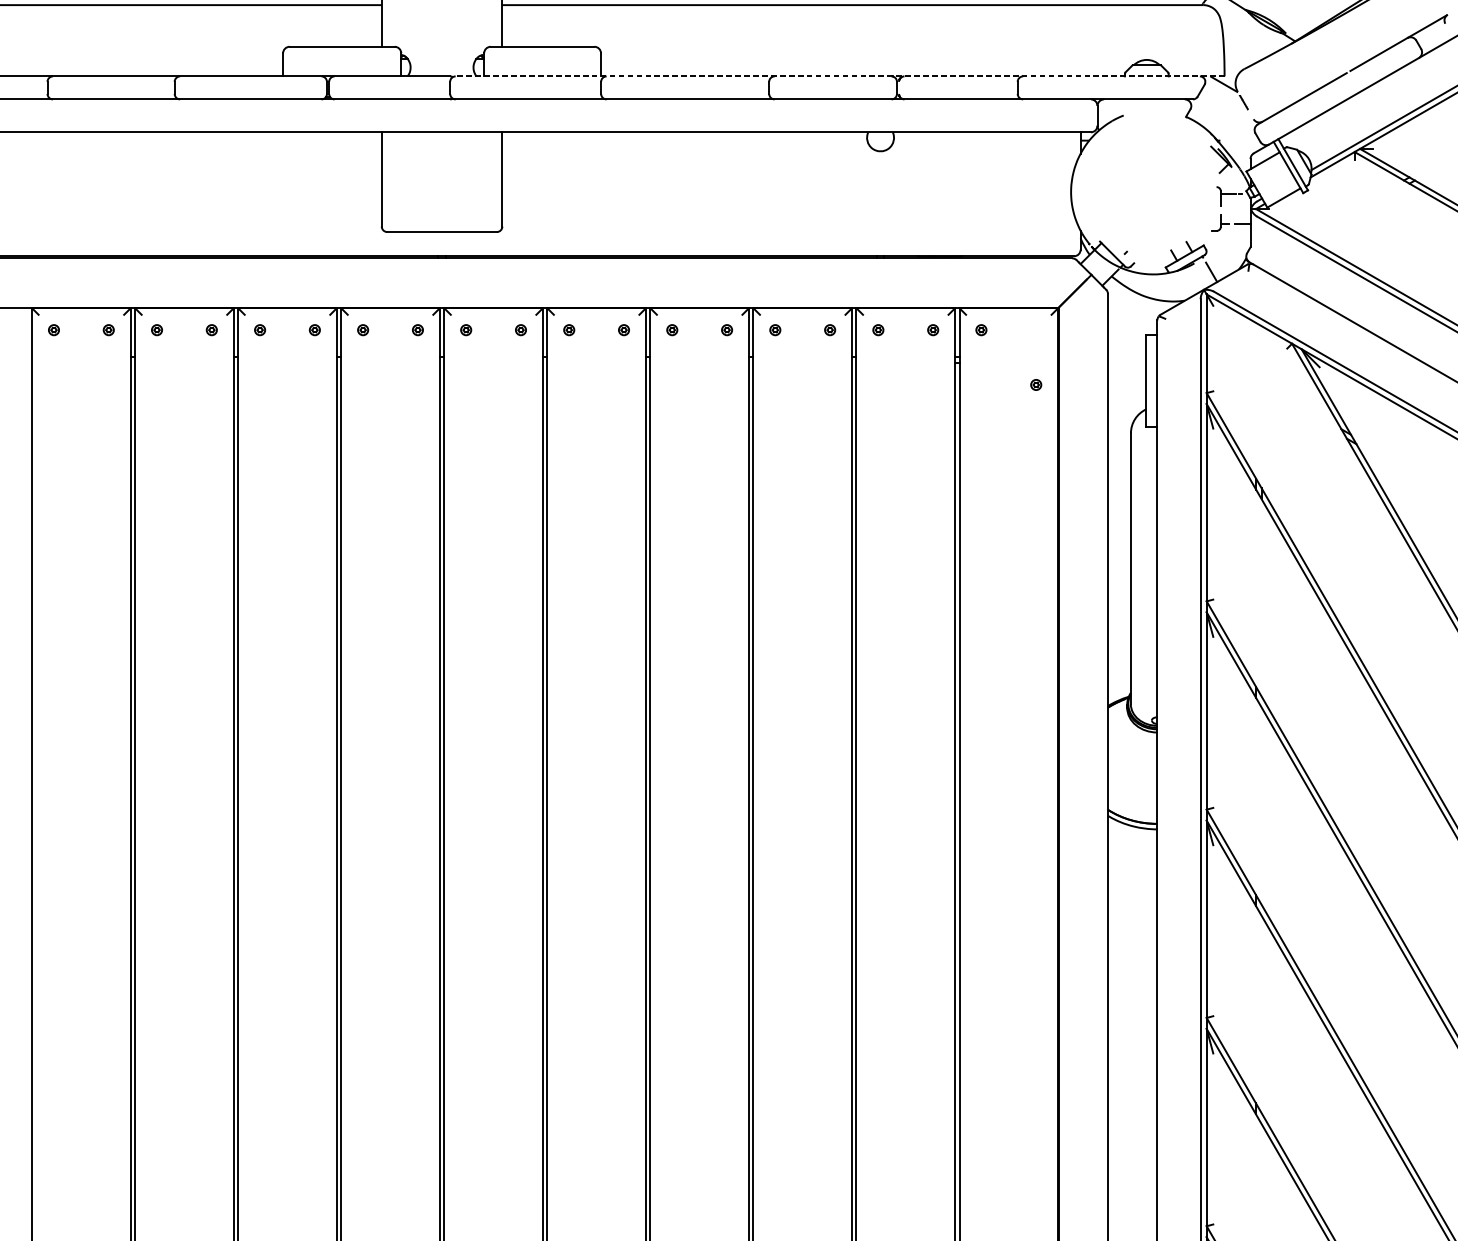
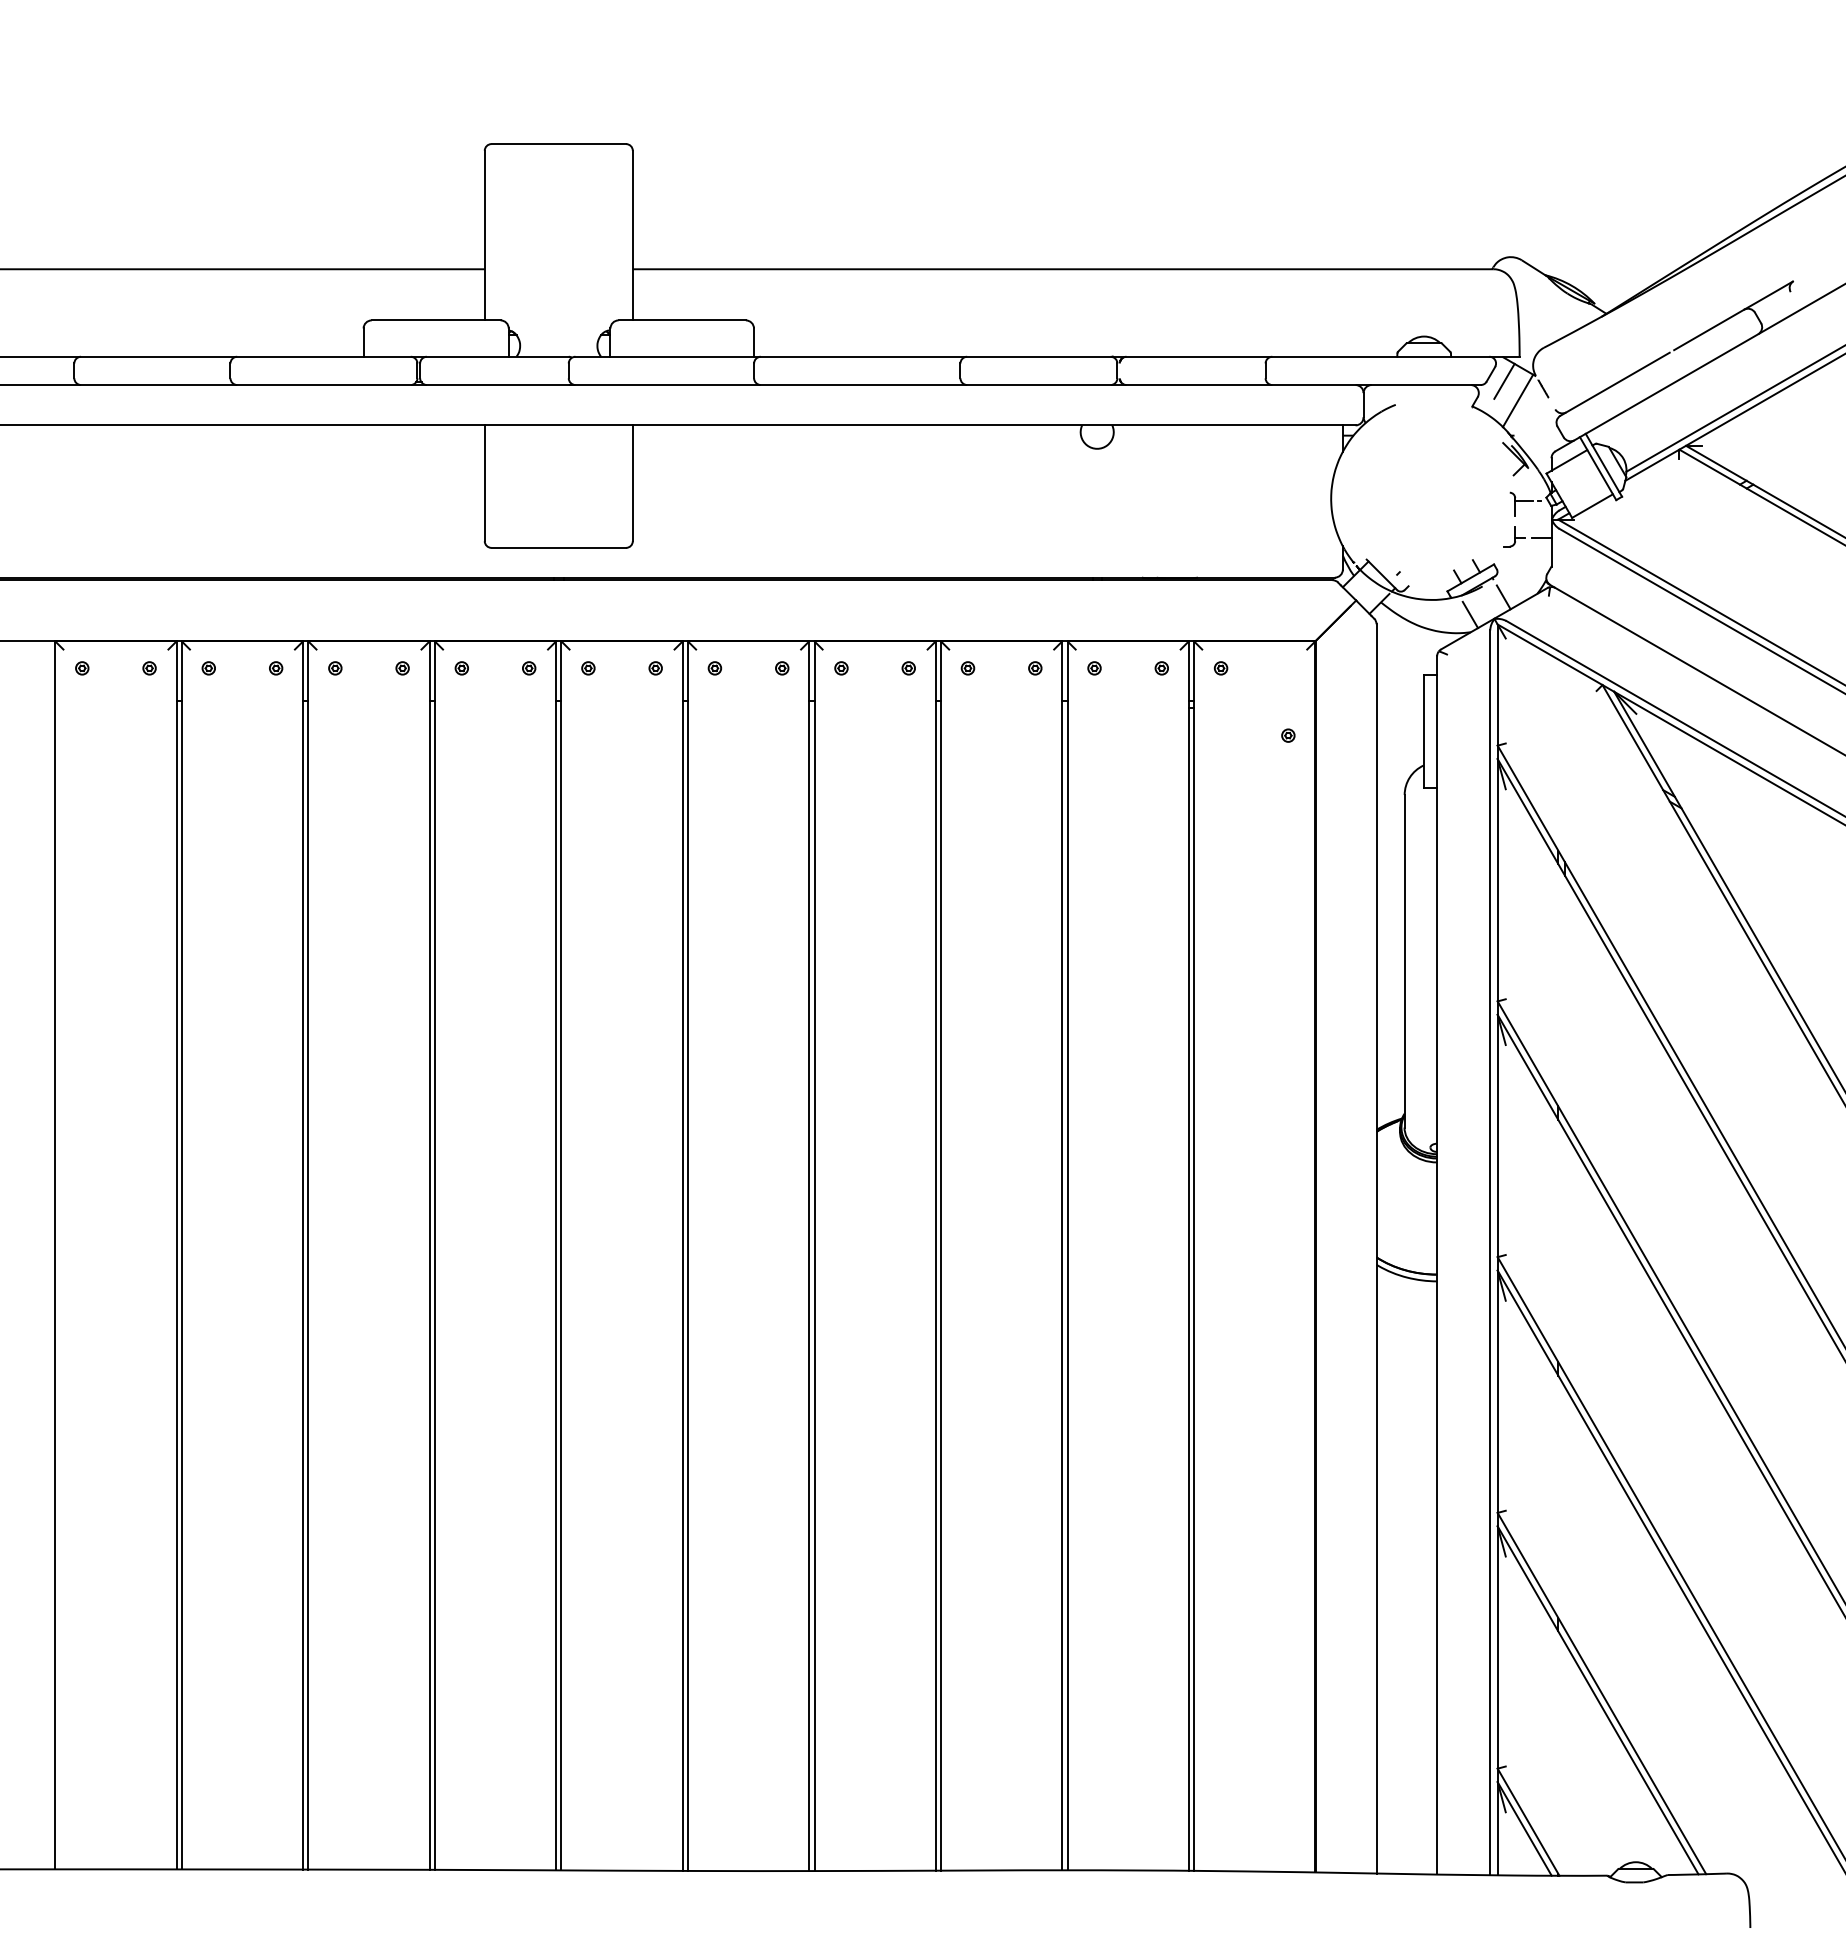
line: (840, 76) -> (1047, 356), dashed -> solid
line: (1212, 95) -> (1504, 380), added
line: (1222, 112) -> (1517, 400), added
line: (1184, 286) -> (1470, 614), added

